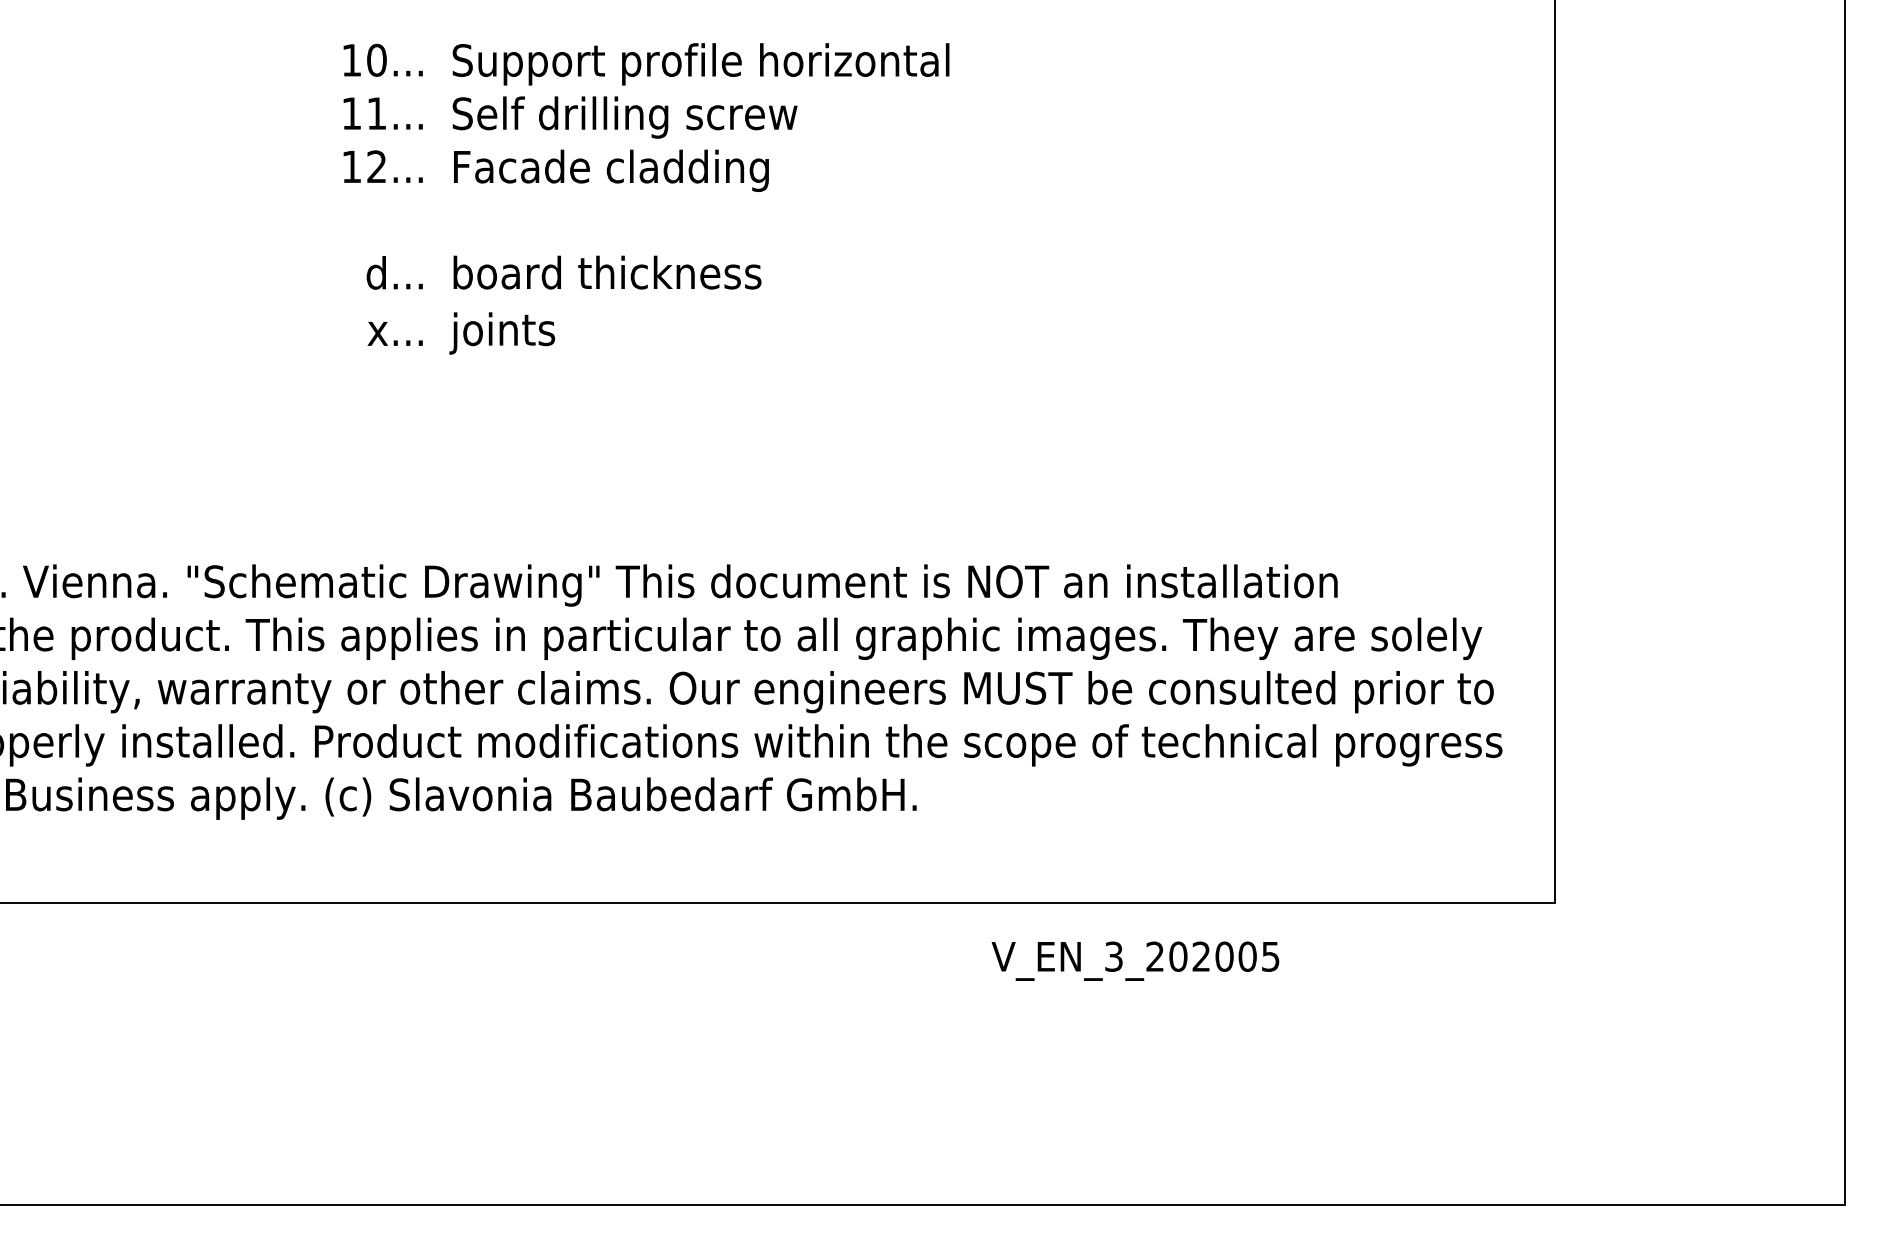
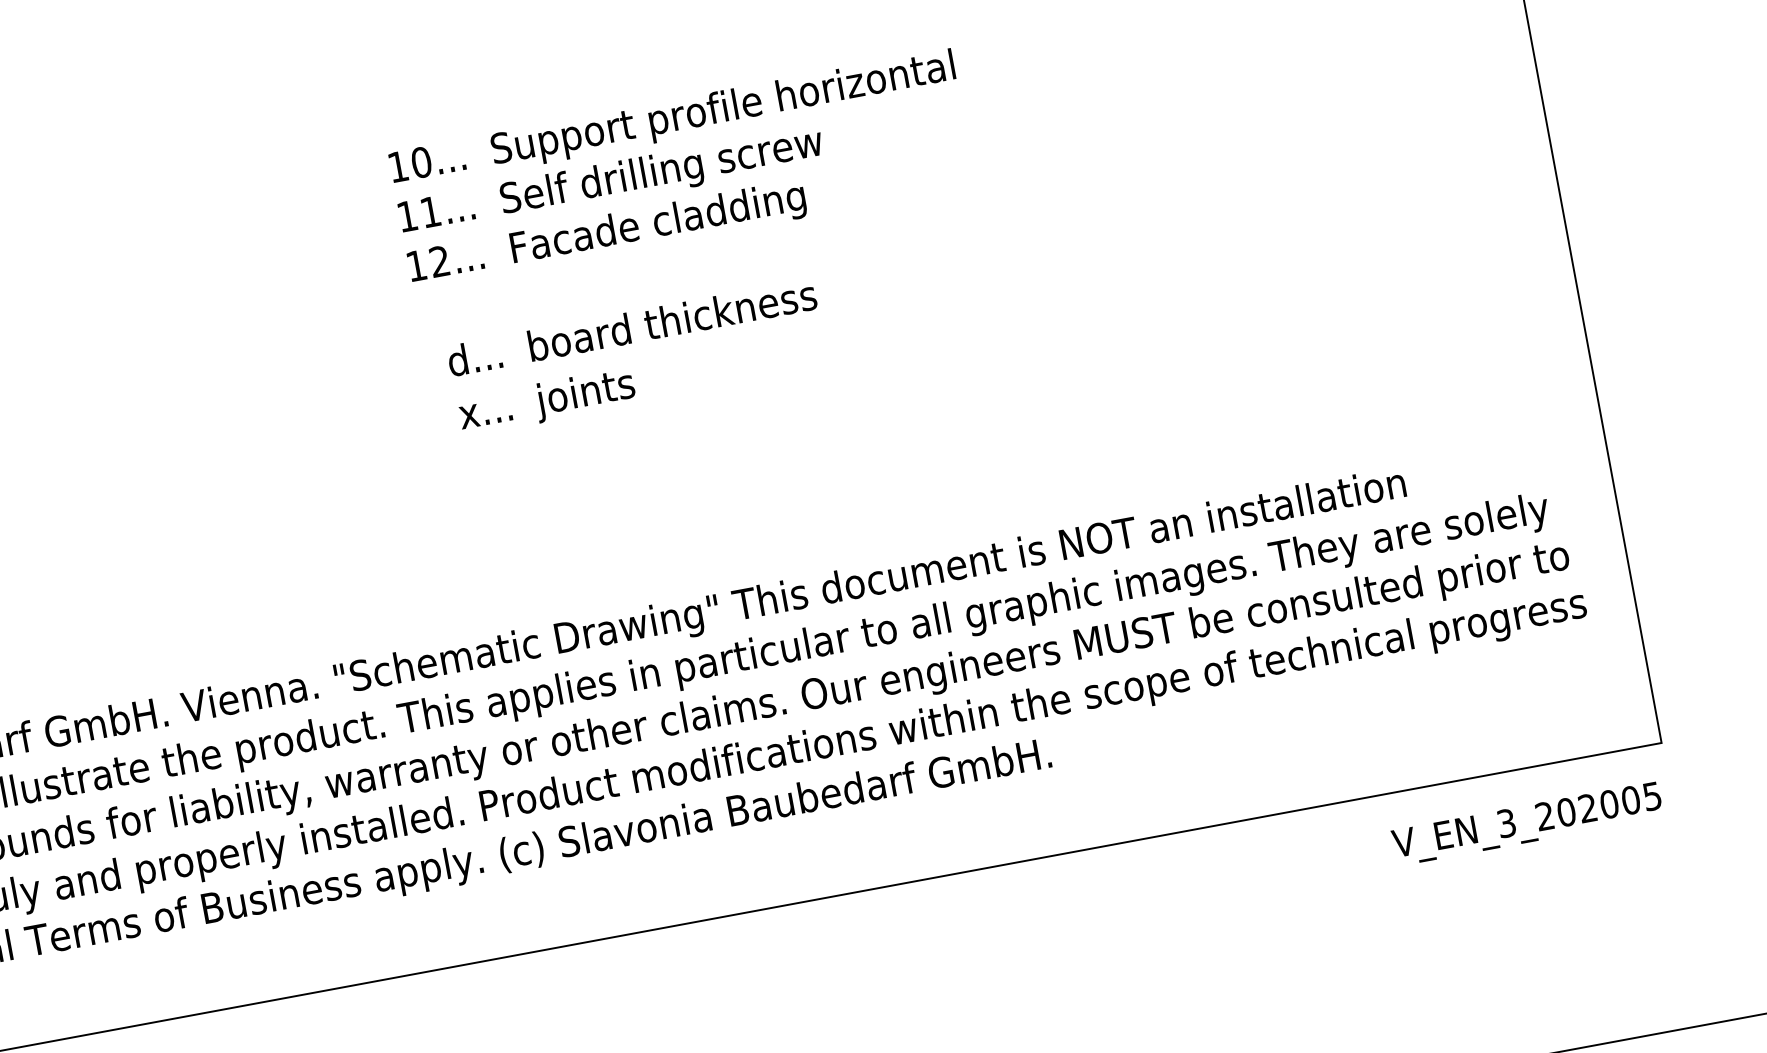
text: (1135, 960) -> (1527, 823), moved

